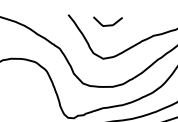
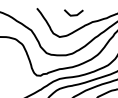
curve: (107, 24) -> (73, 14), moved

